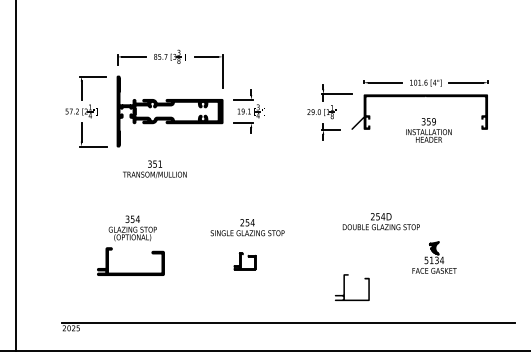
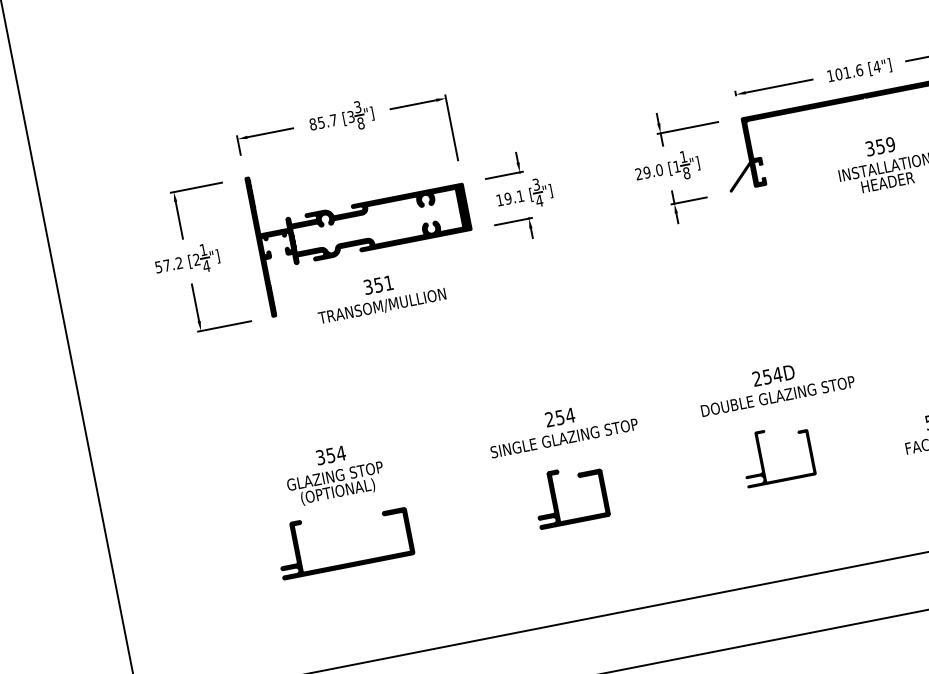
text: (154, 168) -> (379, 293), moved
text: (380, 221) -> (774, 385), moved
part: (244, 261) -> (569, 495), size x1.67
part: (344, 287) -> (761, 457), moved

